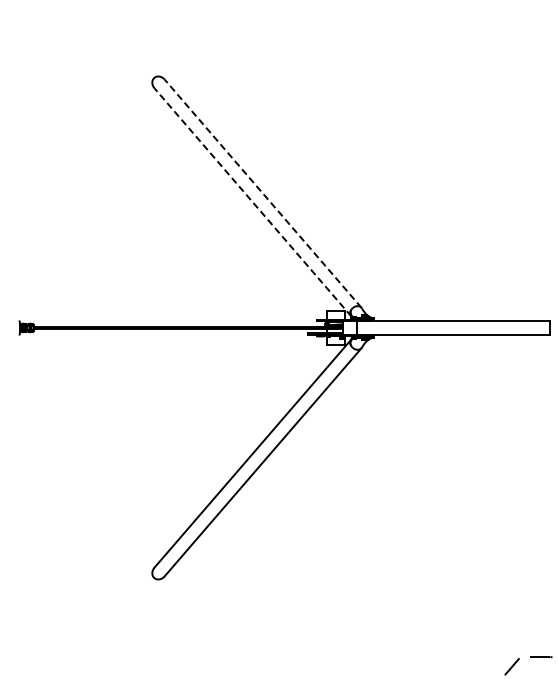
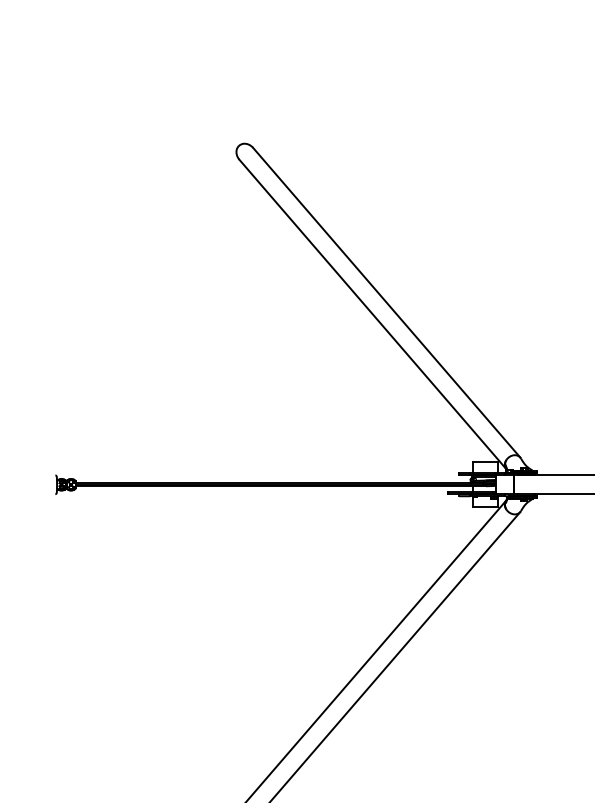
line: (263, 193) -> (387, 302), dashed -> solid
line: (252, 202) -> (372, 314), dashed -> solid

